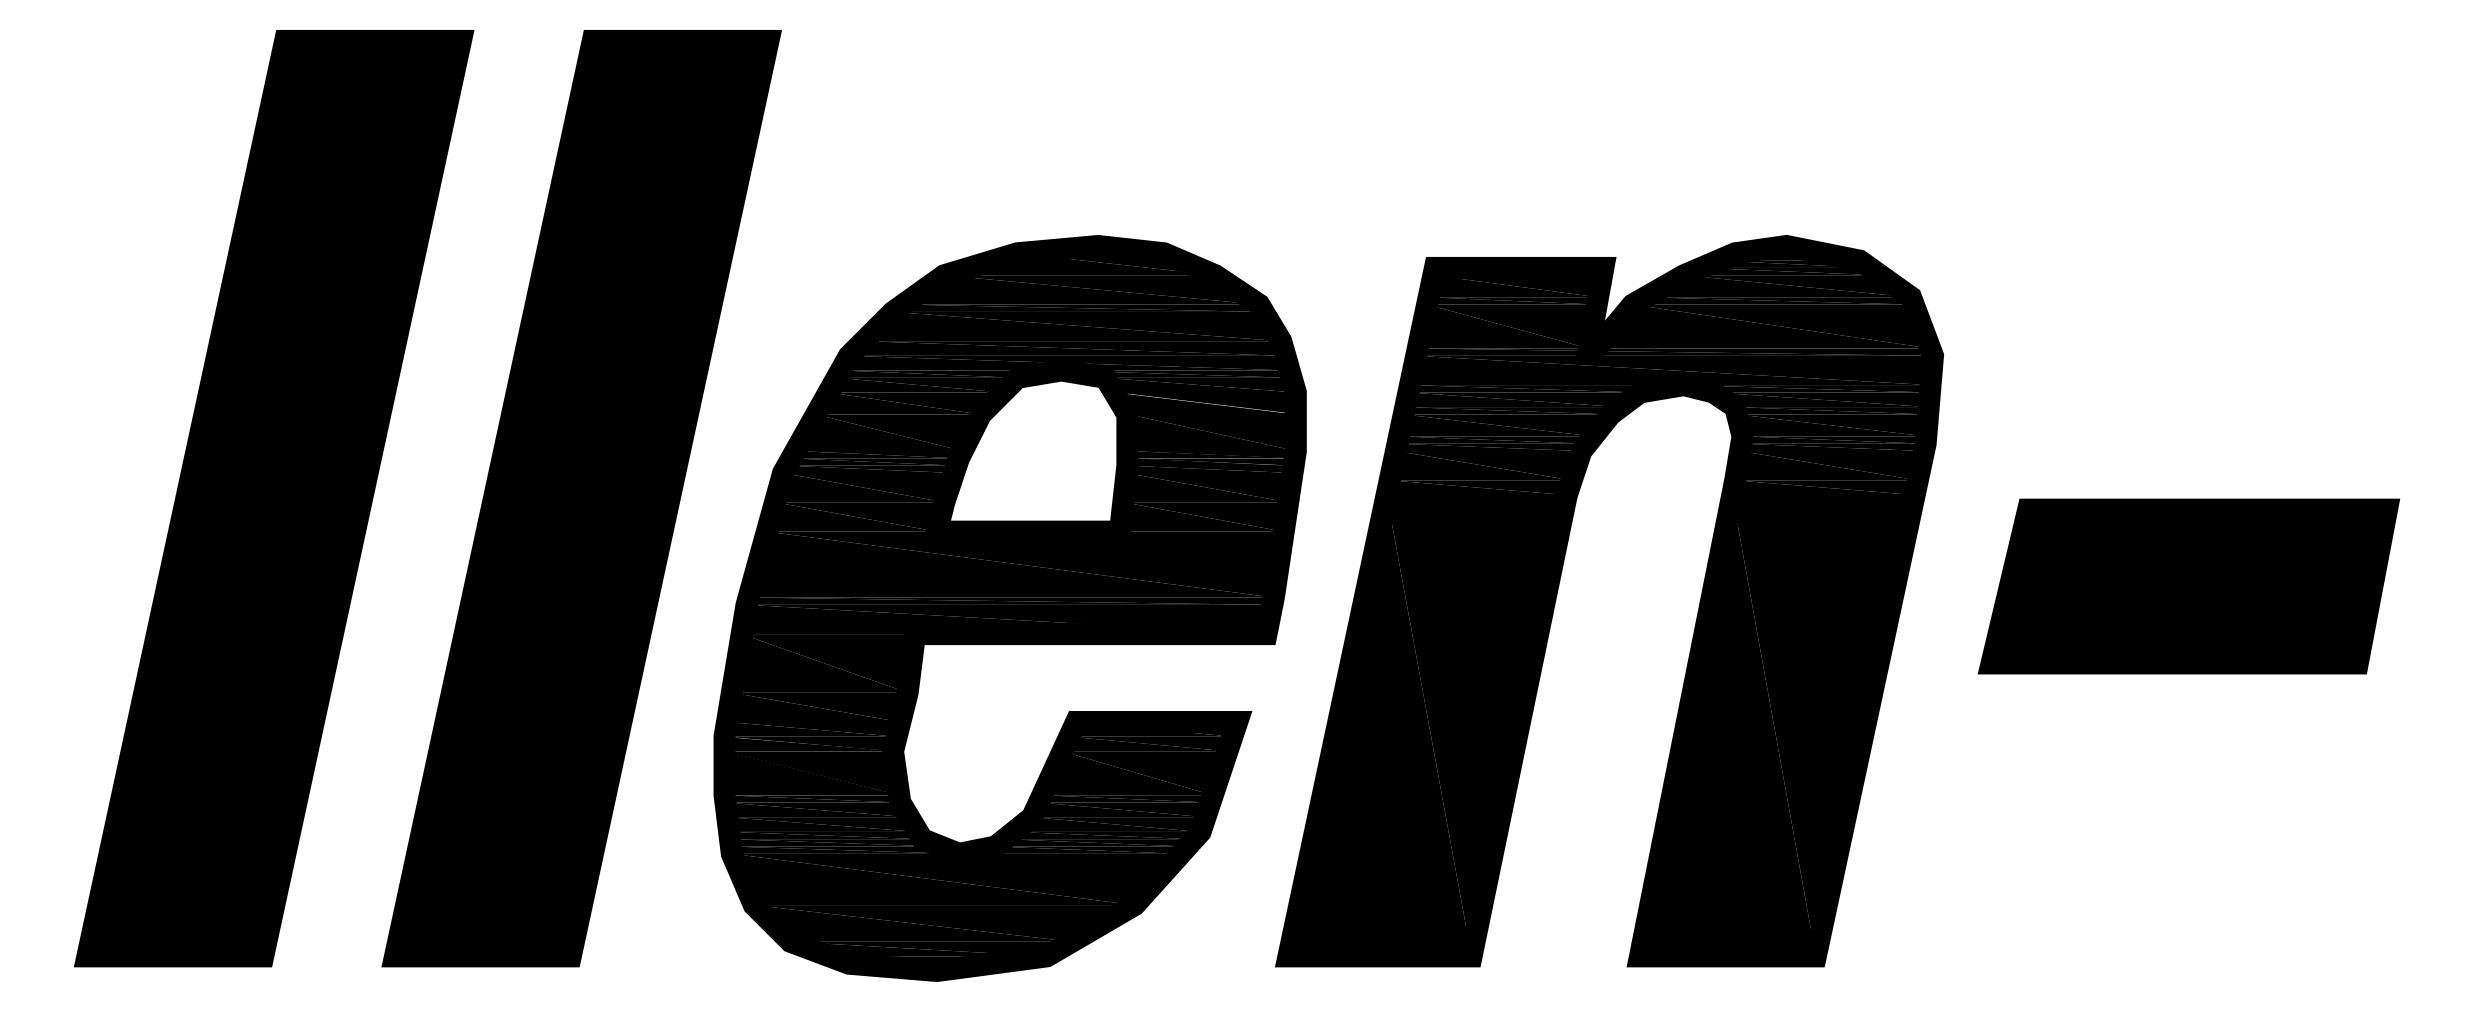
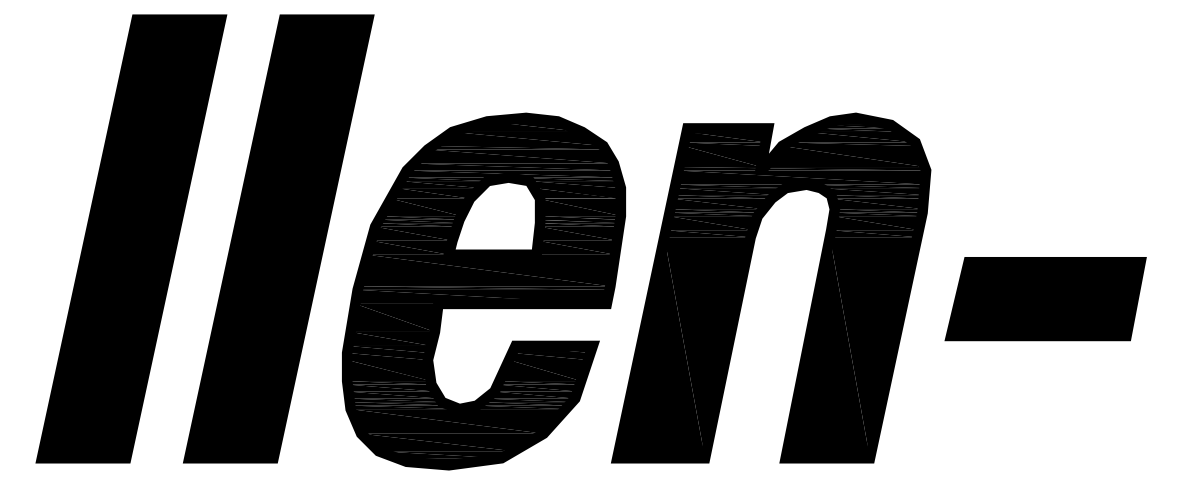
part: (2188, 587) -> (1045, 299), moved

